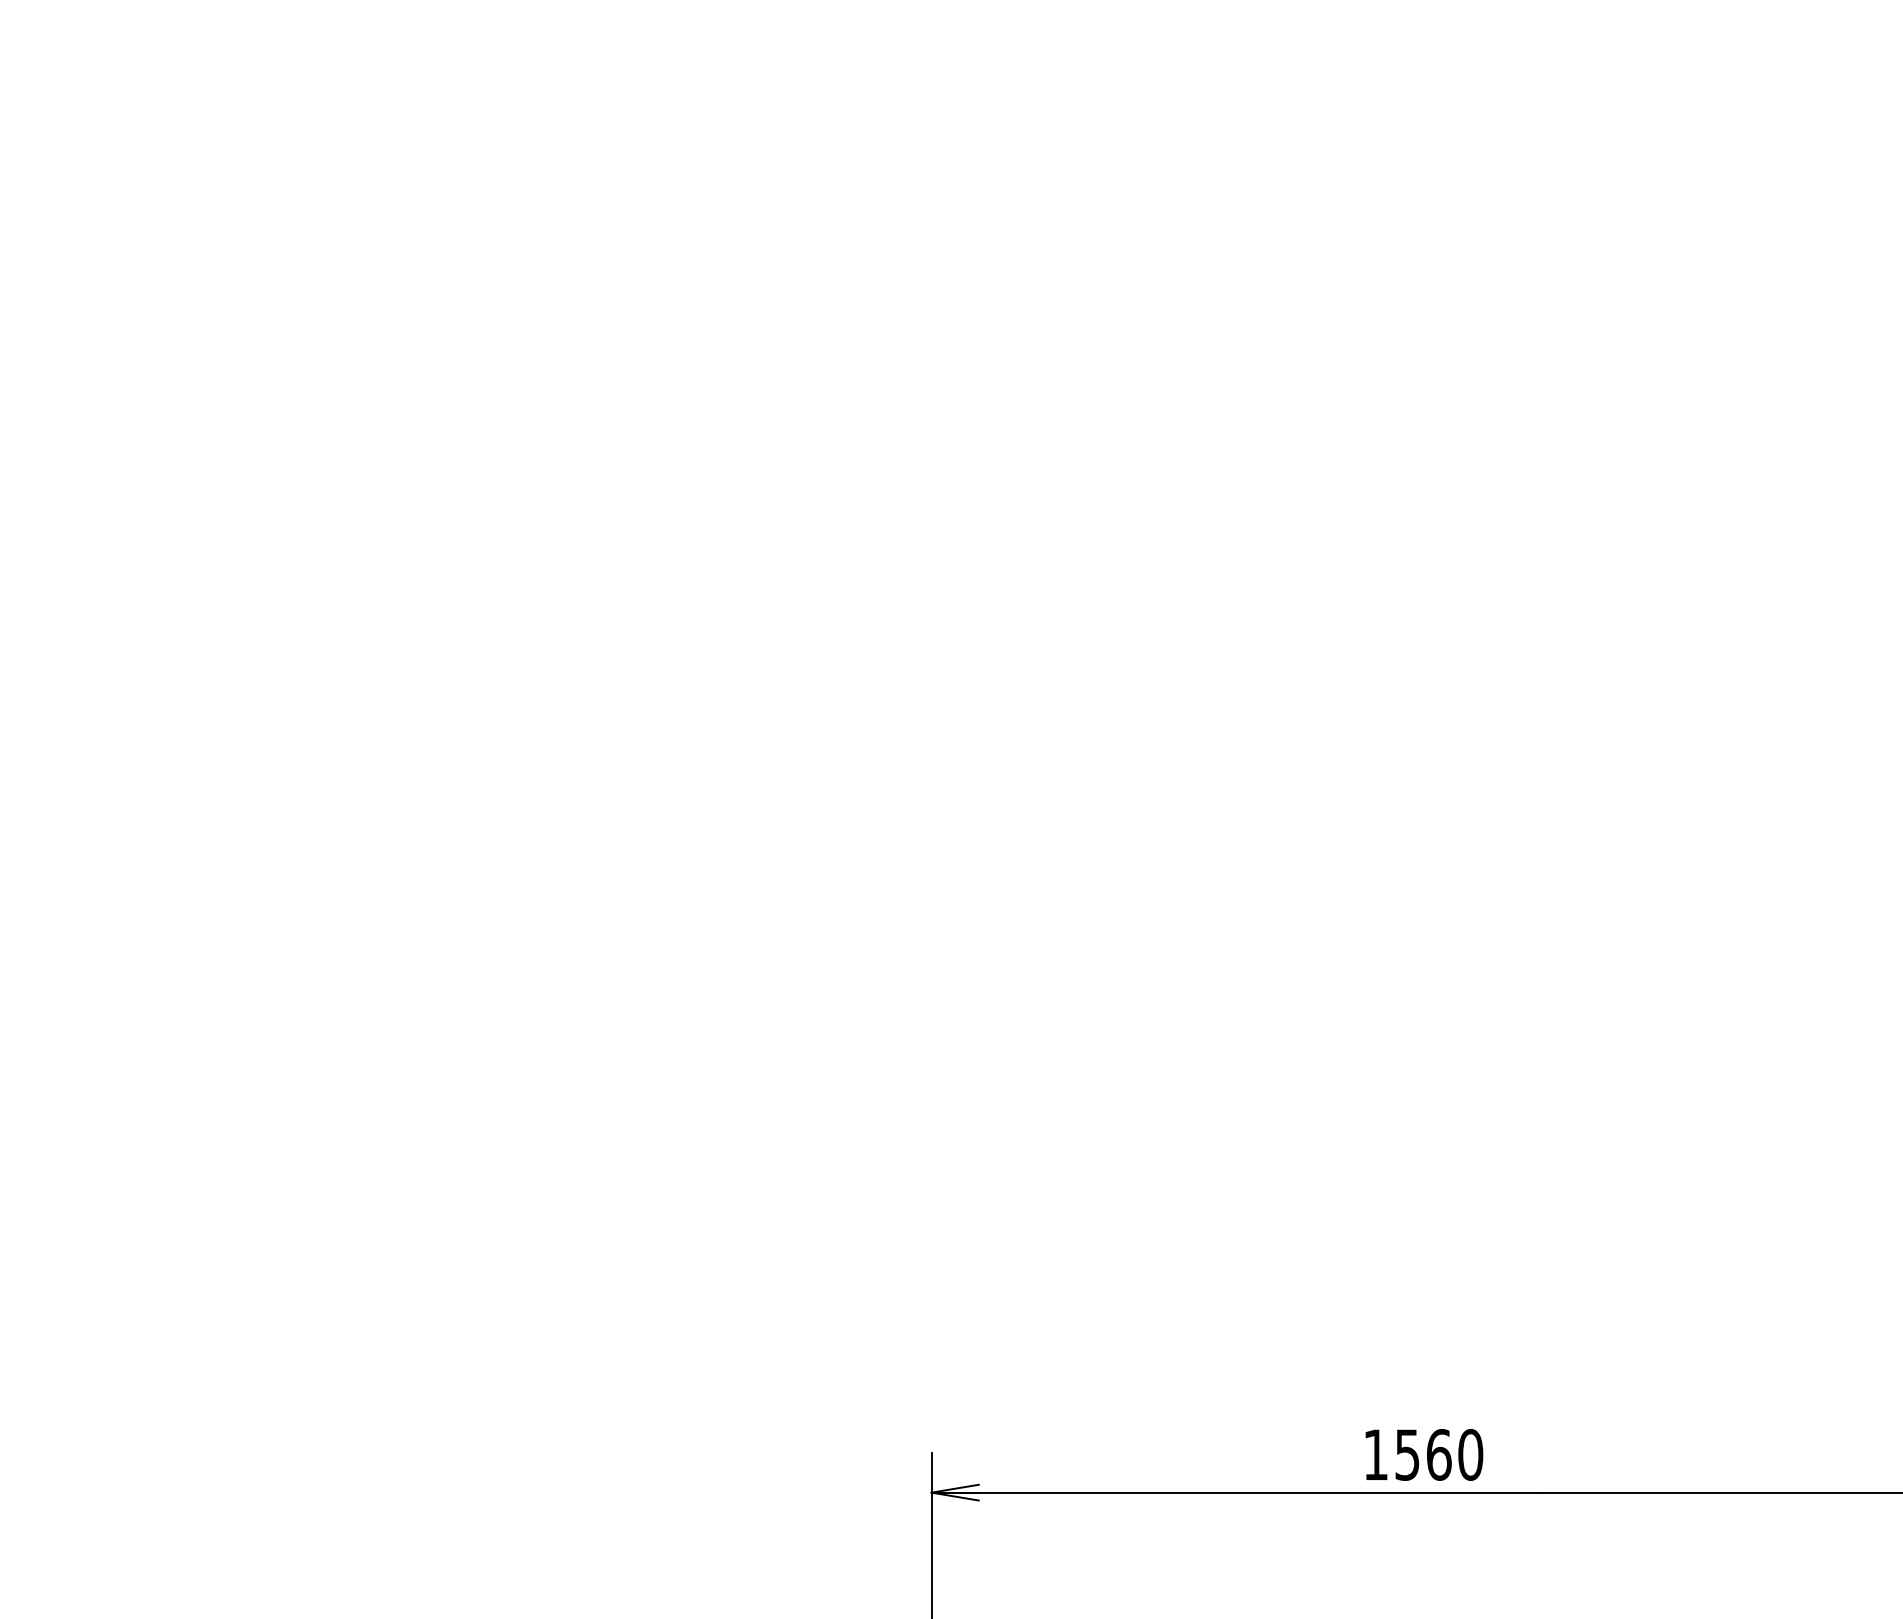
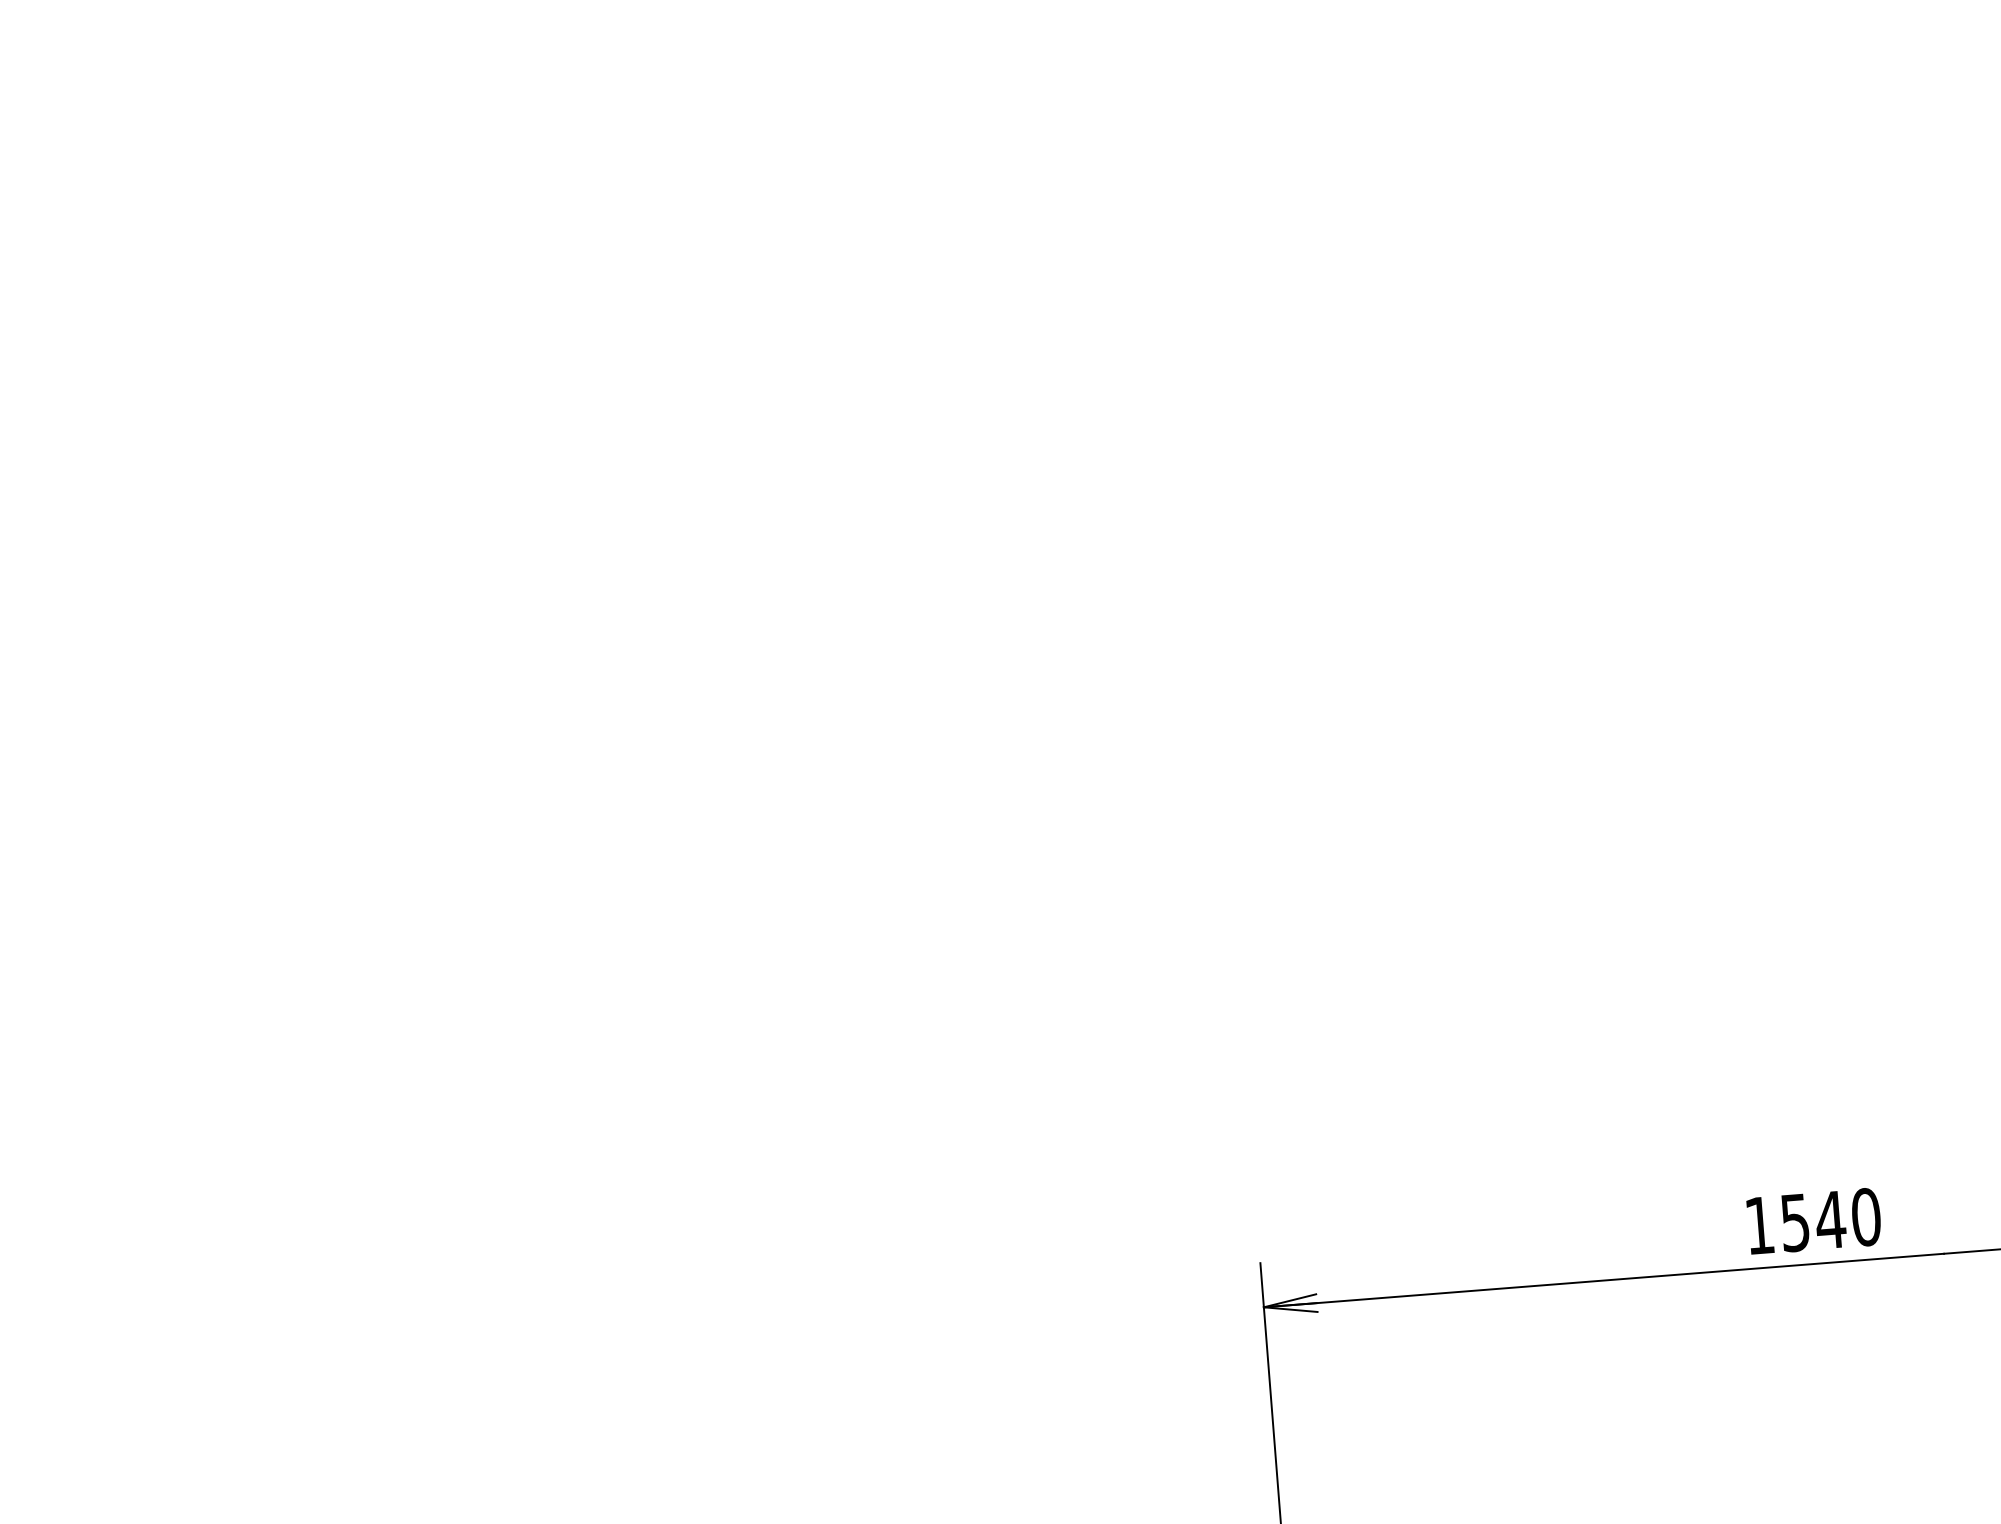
text: (1438, 1454) -> (1830, 1219), 1560 -> 1540

